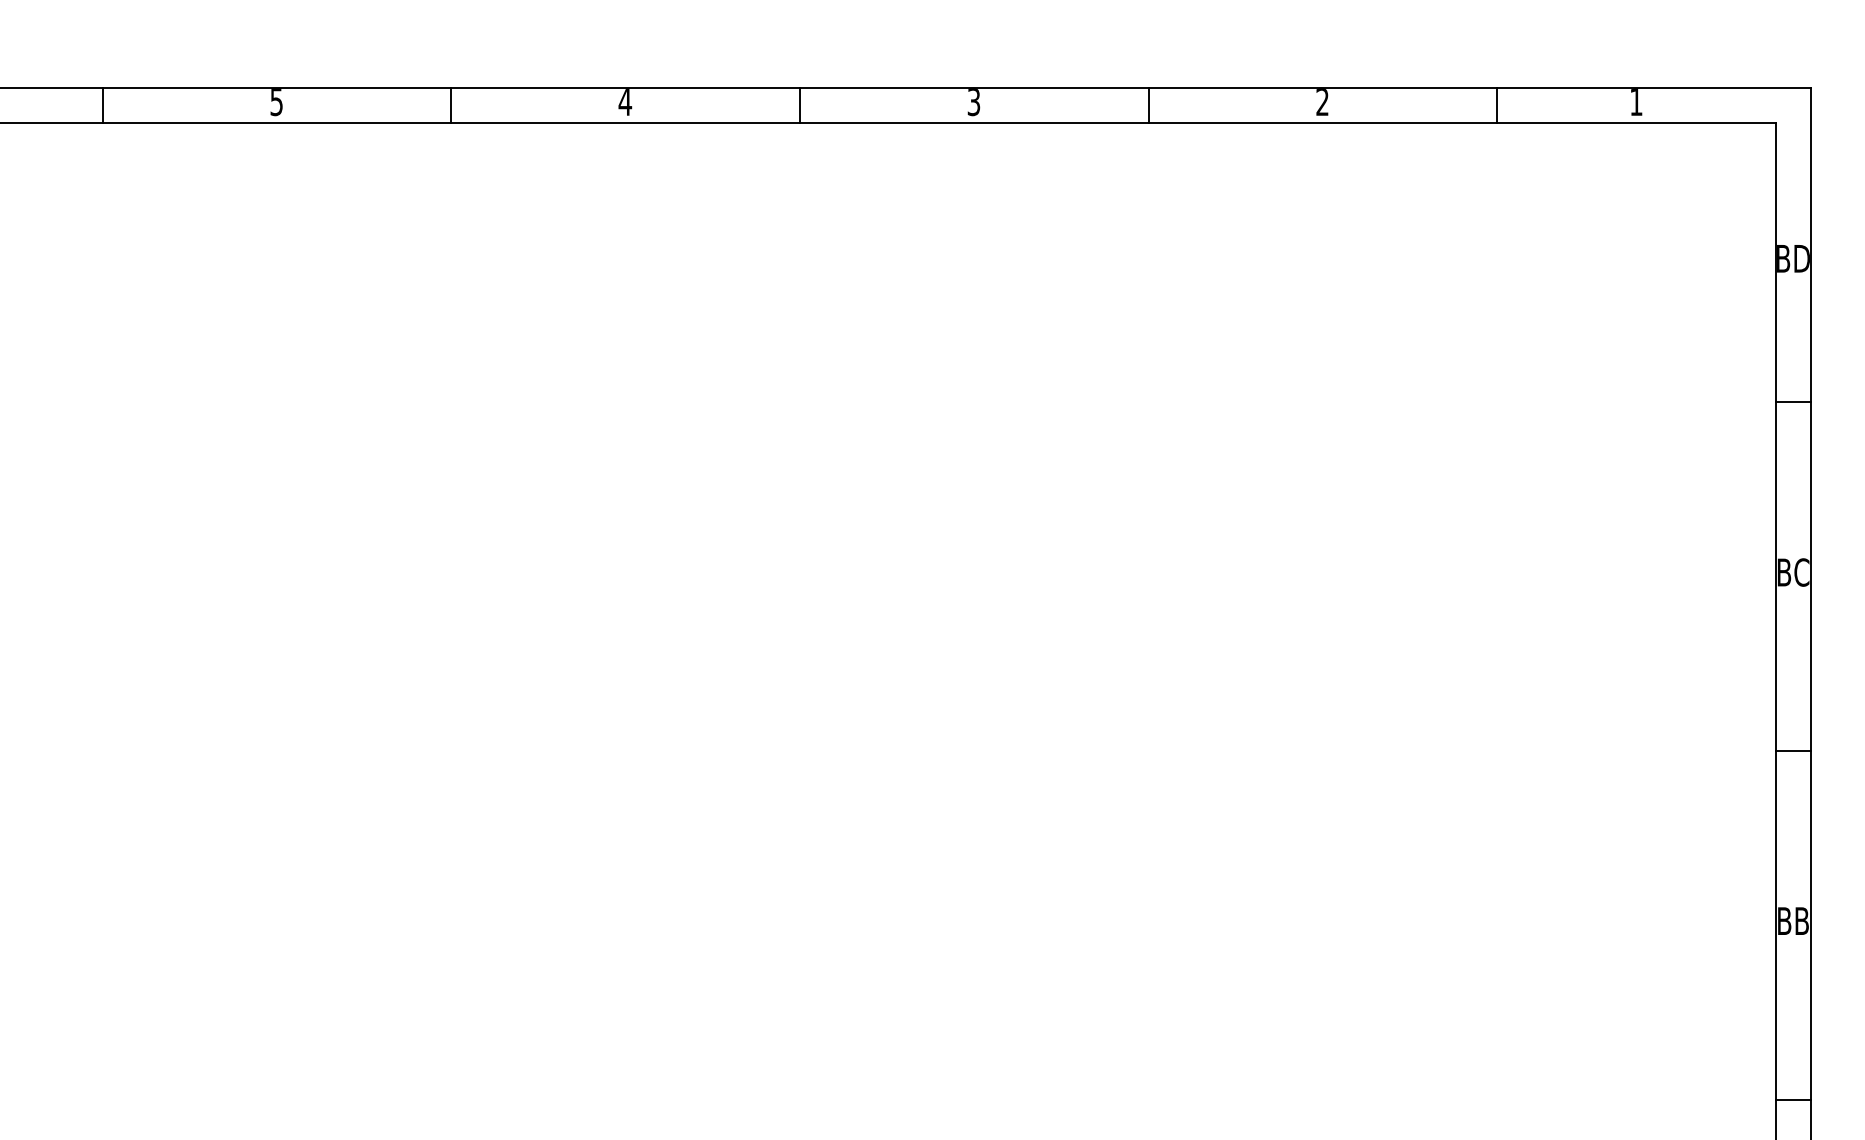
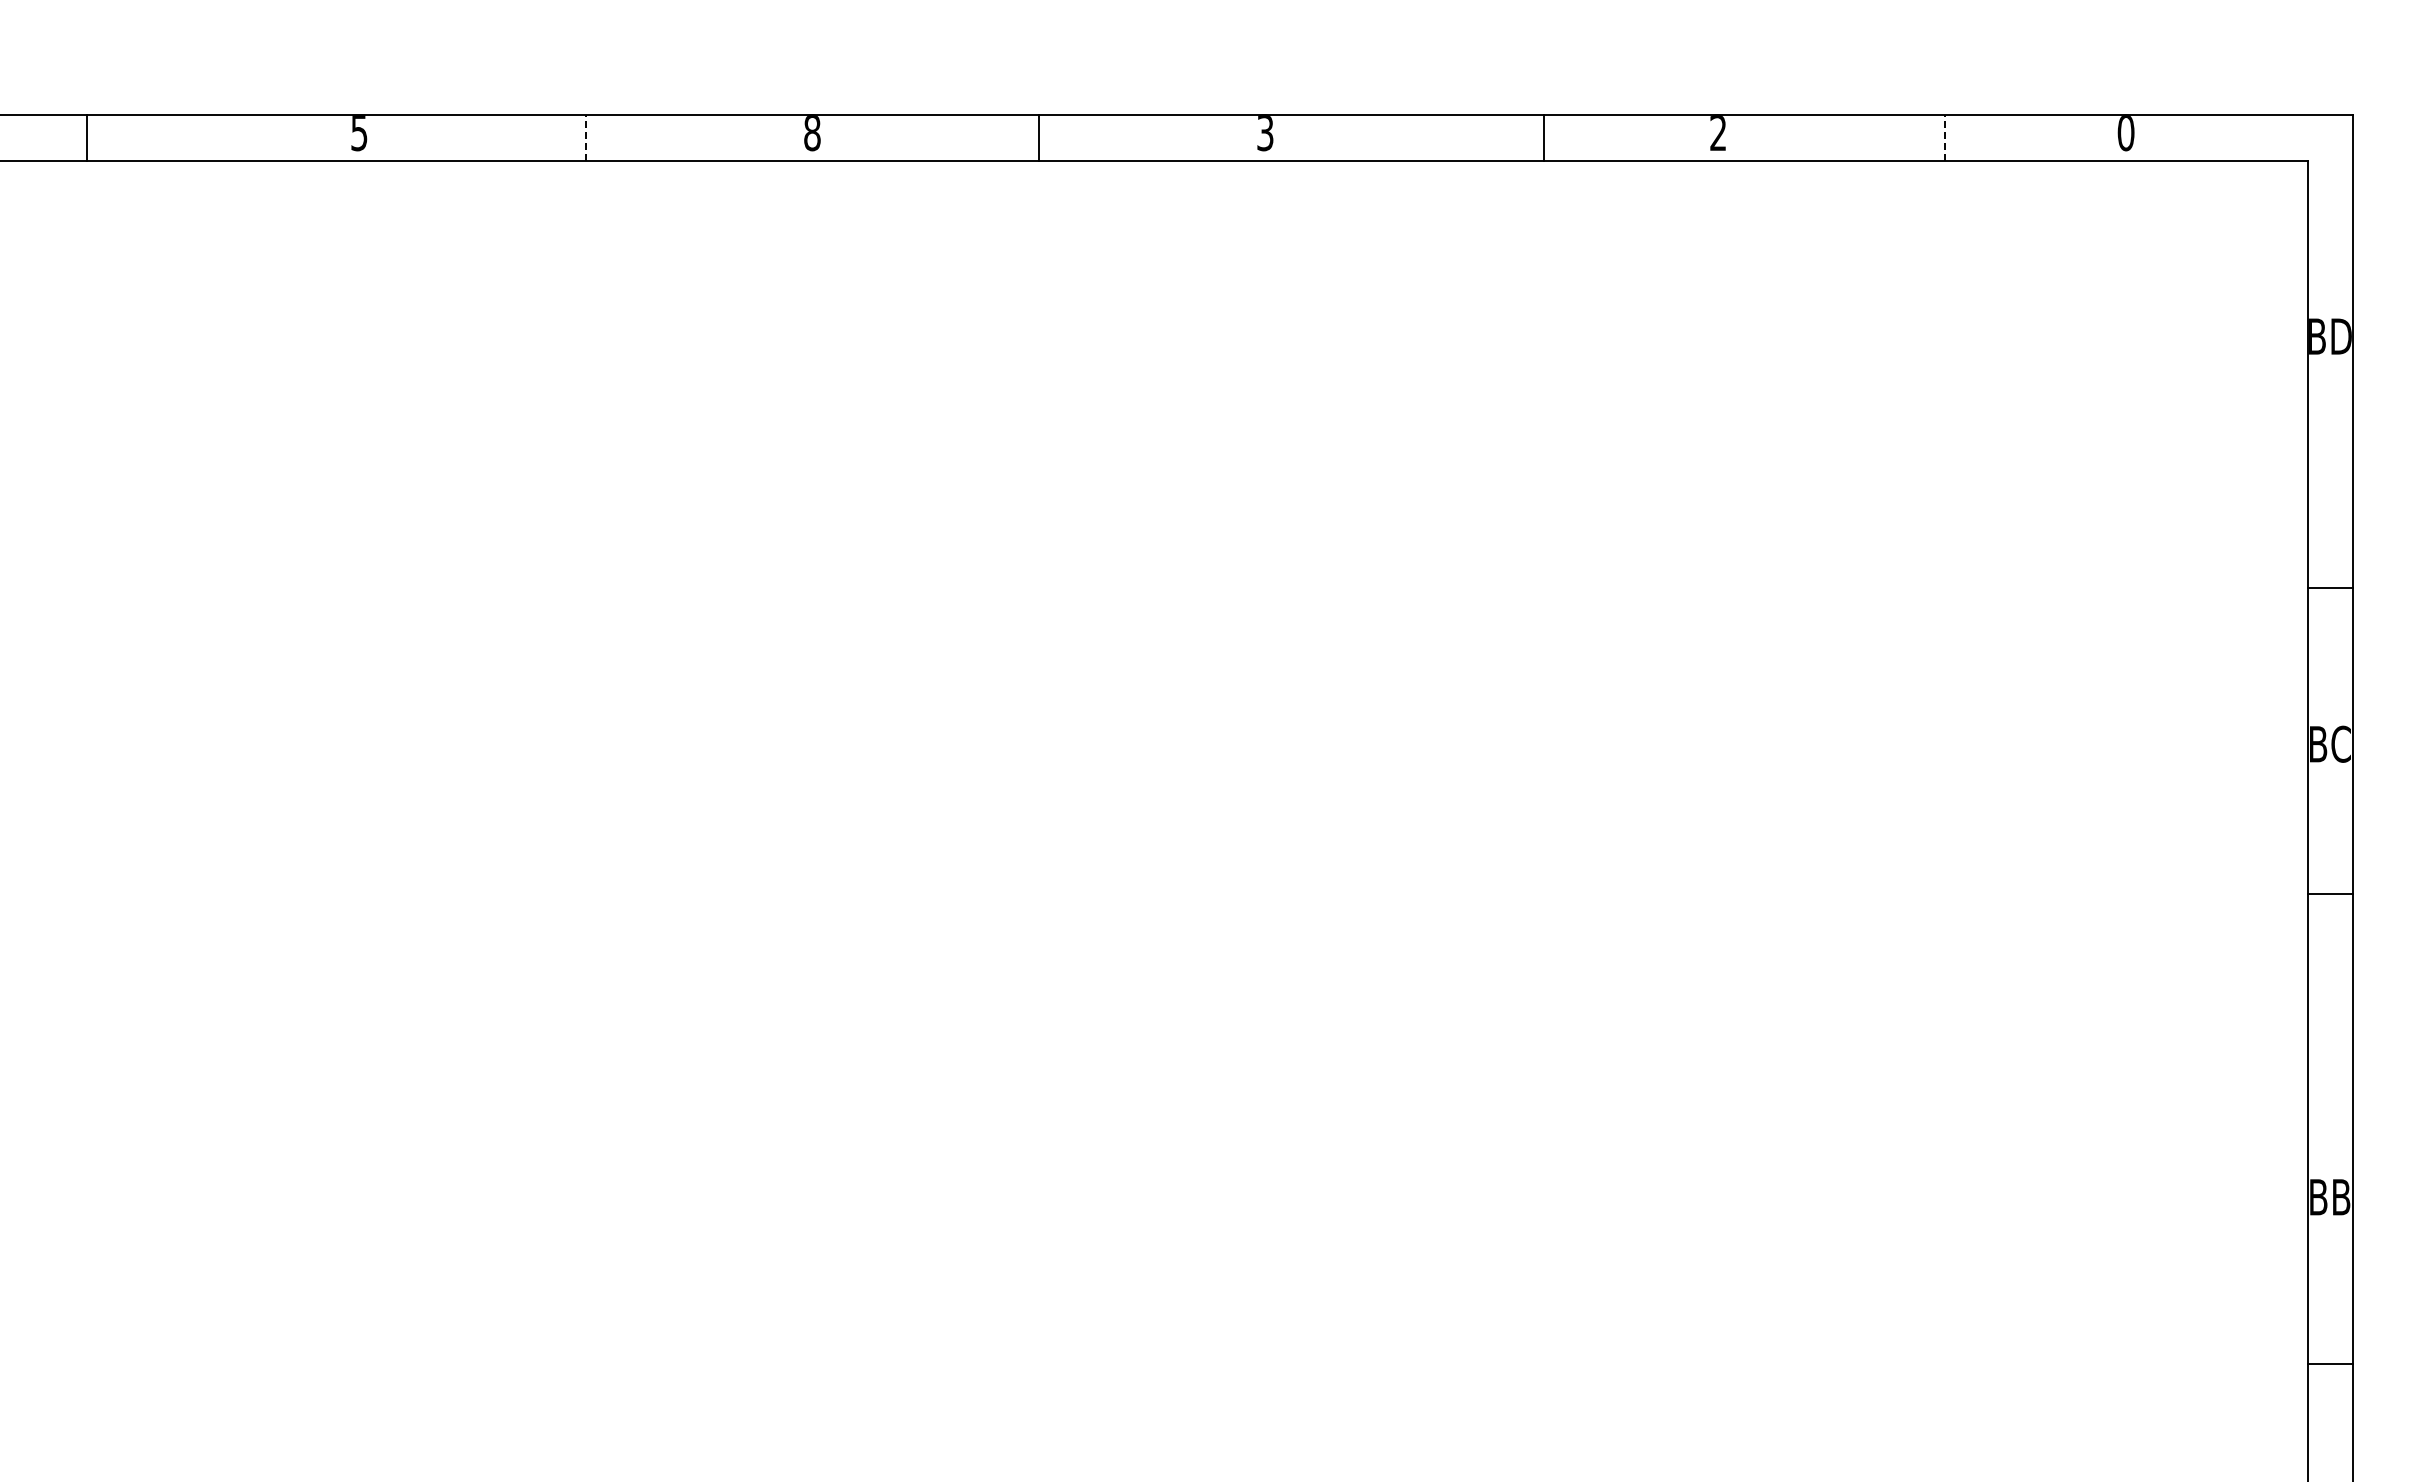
text: (625, 102) -> (812, 133), 4 -> 8
text: (1635, 102) -> (2125, 133), 1 -> 0
line: (102, 105) -> (87, 137), moved
line: (451, 105) -> (586, 137), solid -> dashed
line: (1148, 105) -> (1544, 137), moved
line: (1497, 105) -> (1945, 137), solid -> dashed
line: (1793, 402) -> (2330, 588), moved
line: (1793, 751) -> (2330, 894), moved
line: (1793, 1099) -> (2330, 1364), moved

